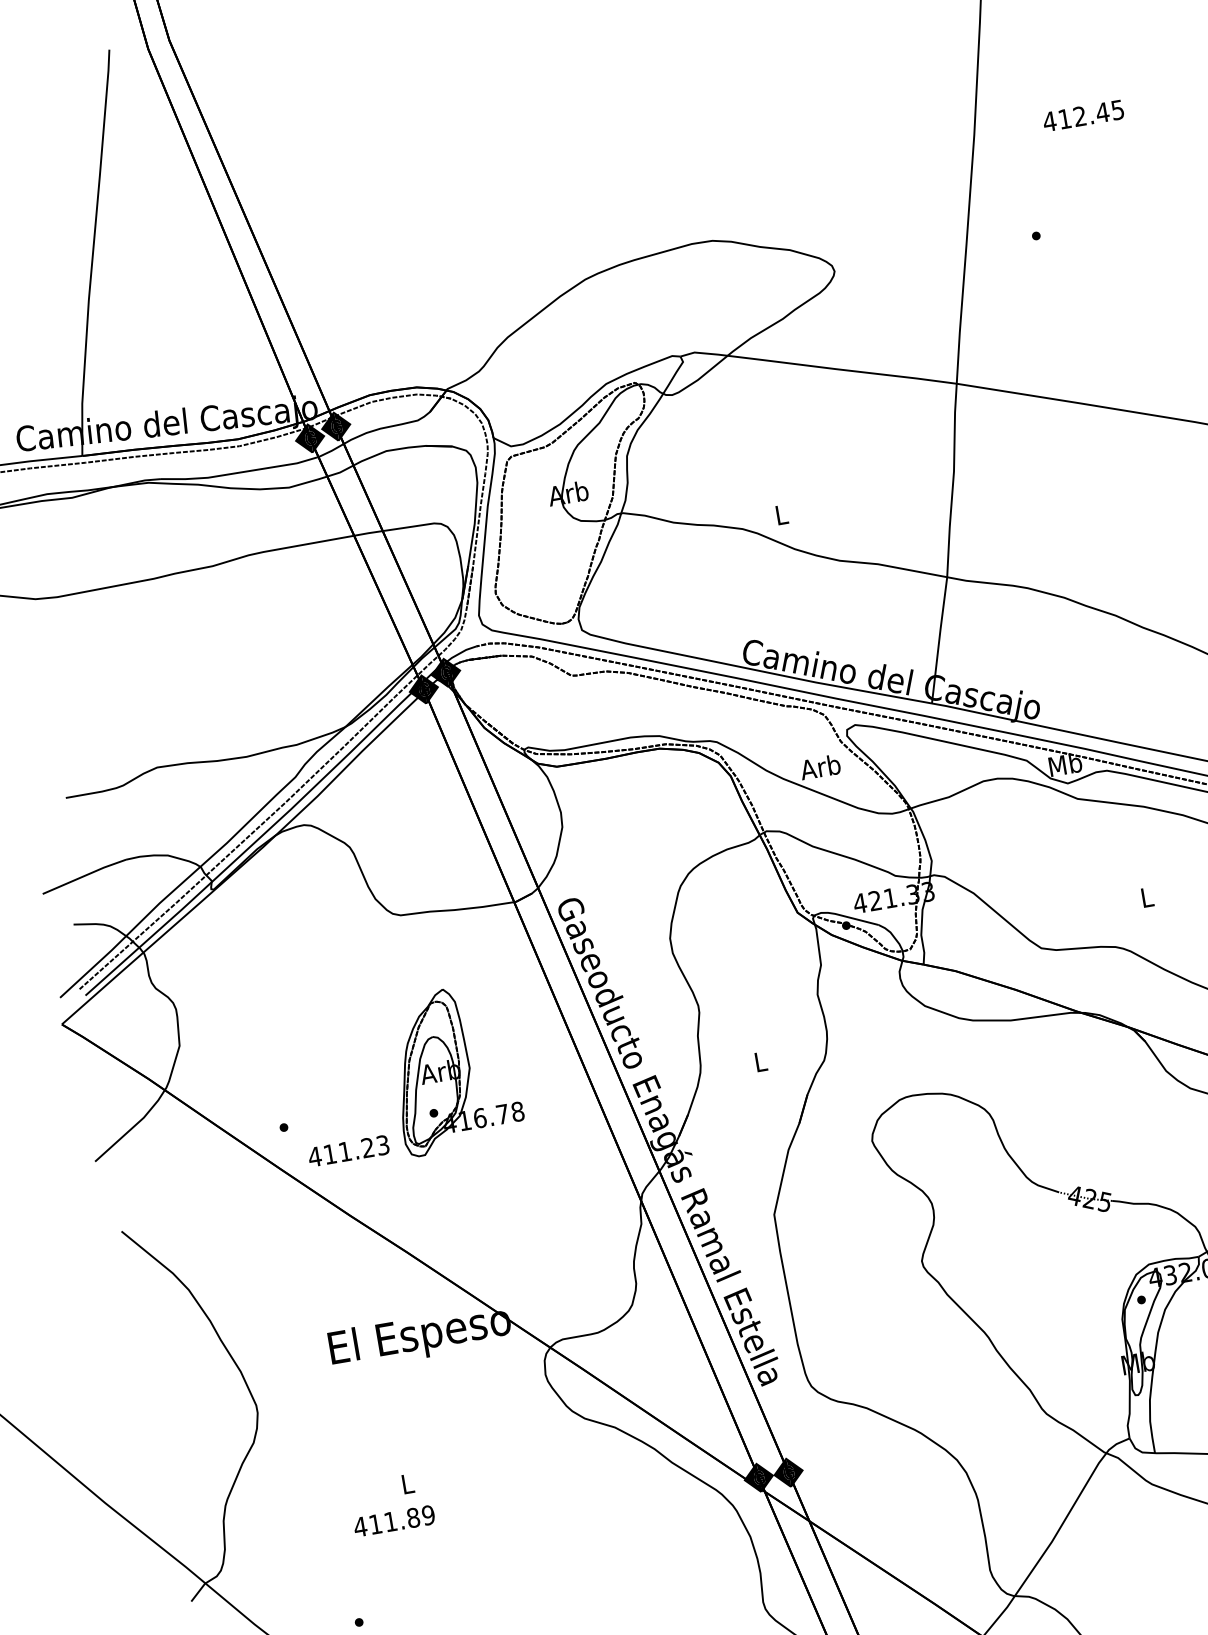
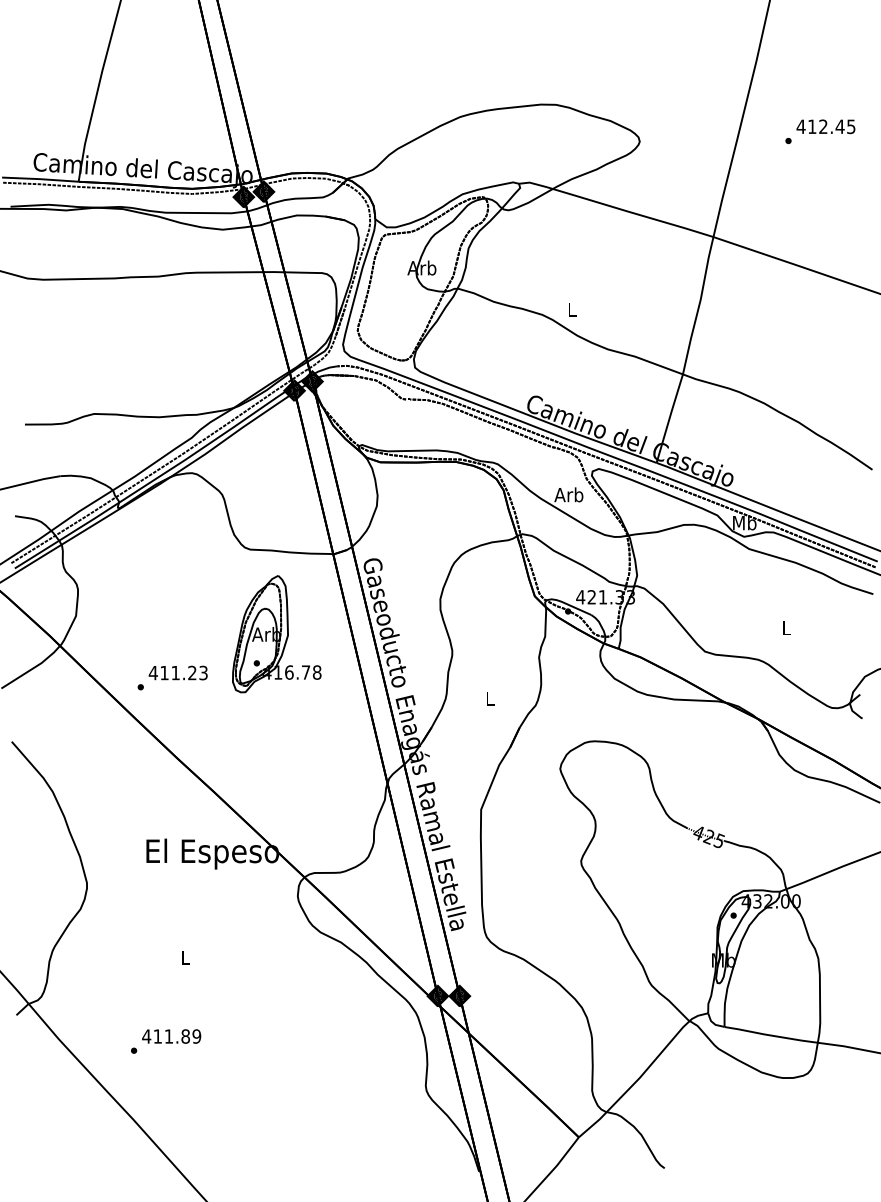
text: (1082, 115) -> (825, 126), moved
part: (453, 1069) -> (276, 634), moved
text: (347, 1150) -> (177, 672), moved
text: (394, 1521) -> (171, 1036), moved

